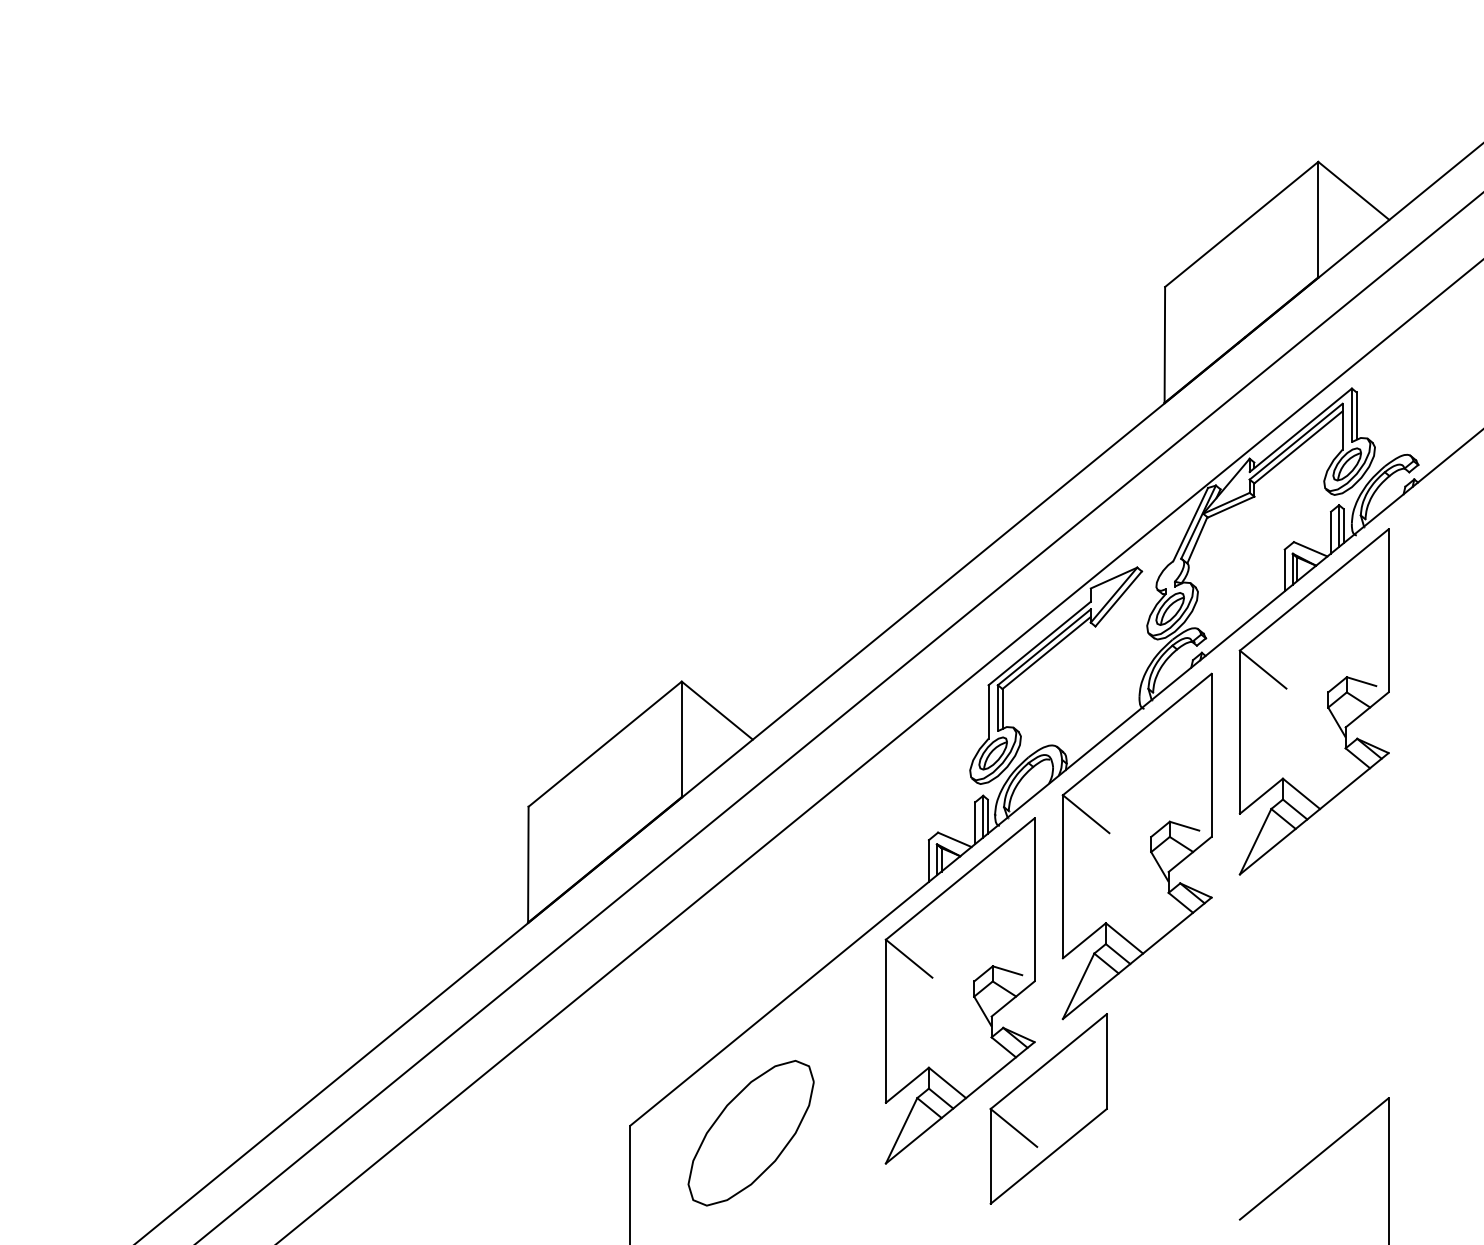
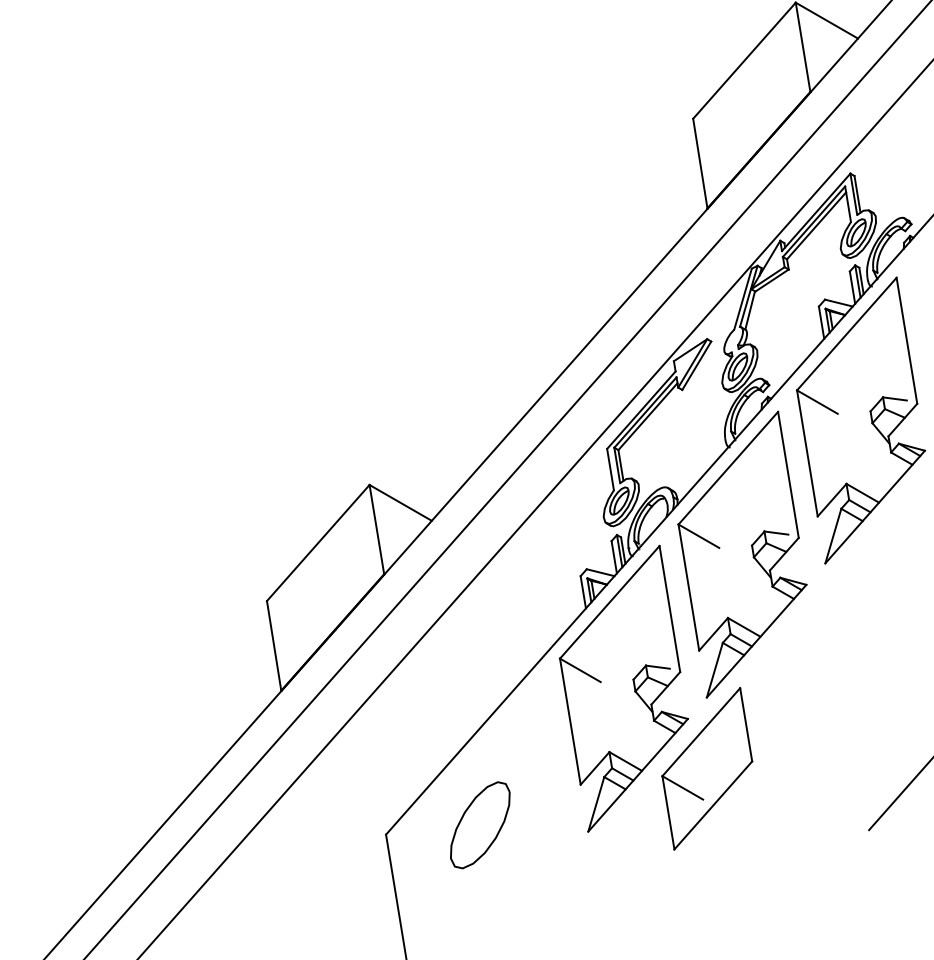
part: (750, 1133) -> (479, 825), size x0.7

